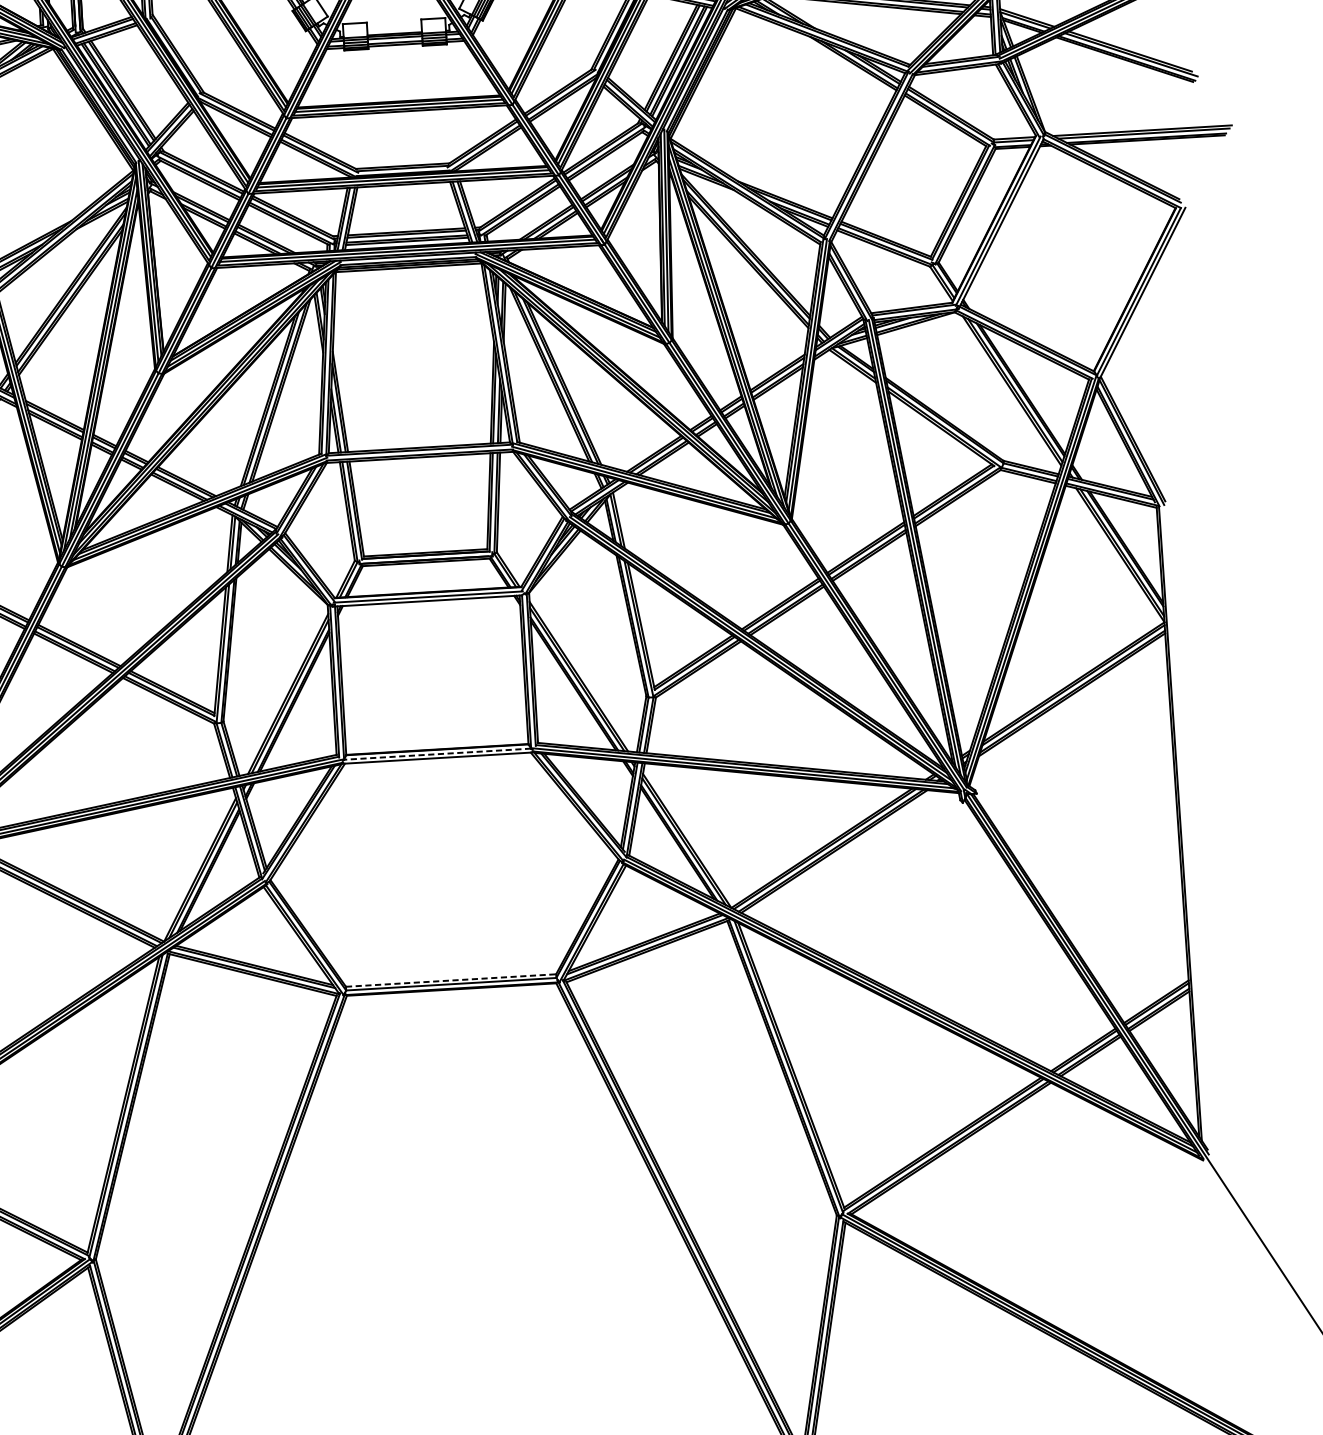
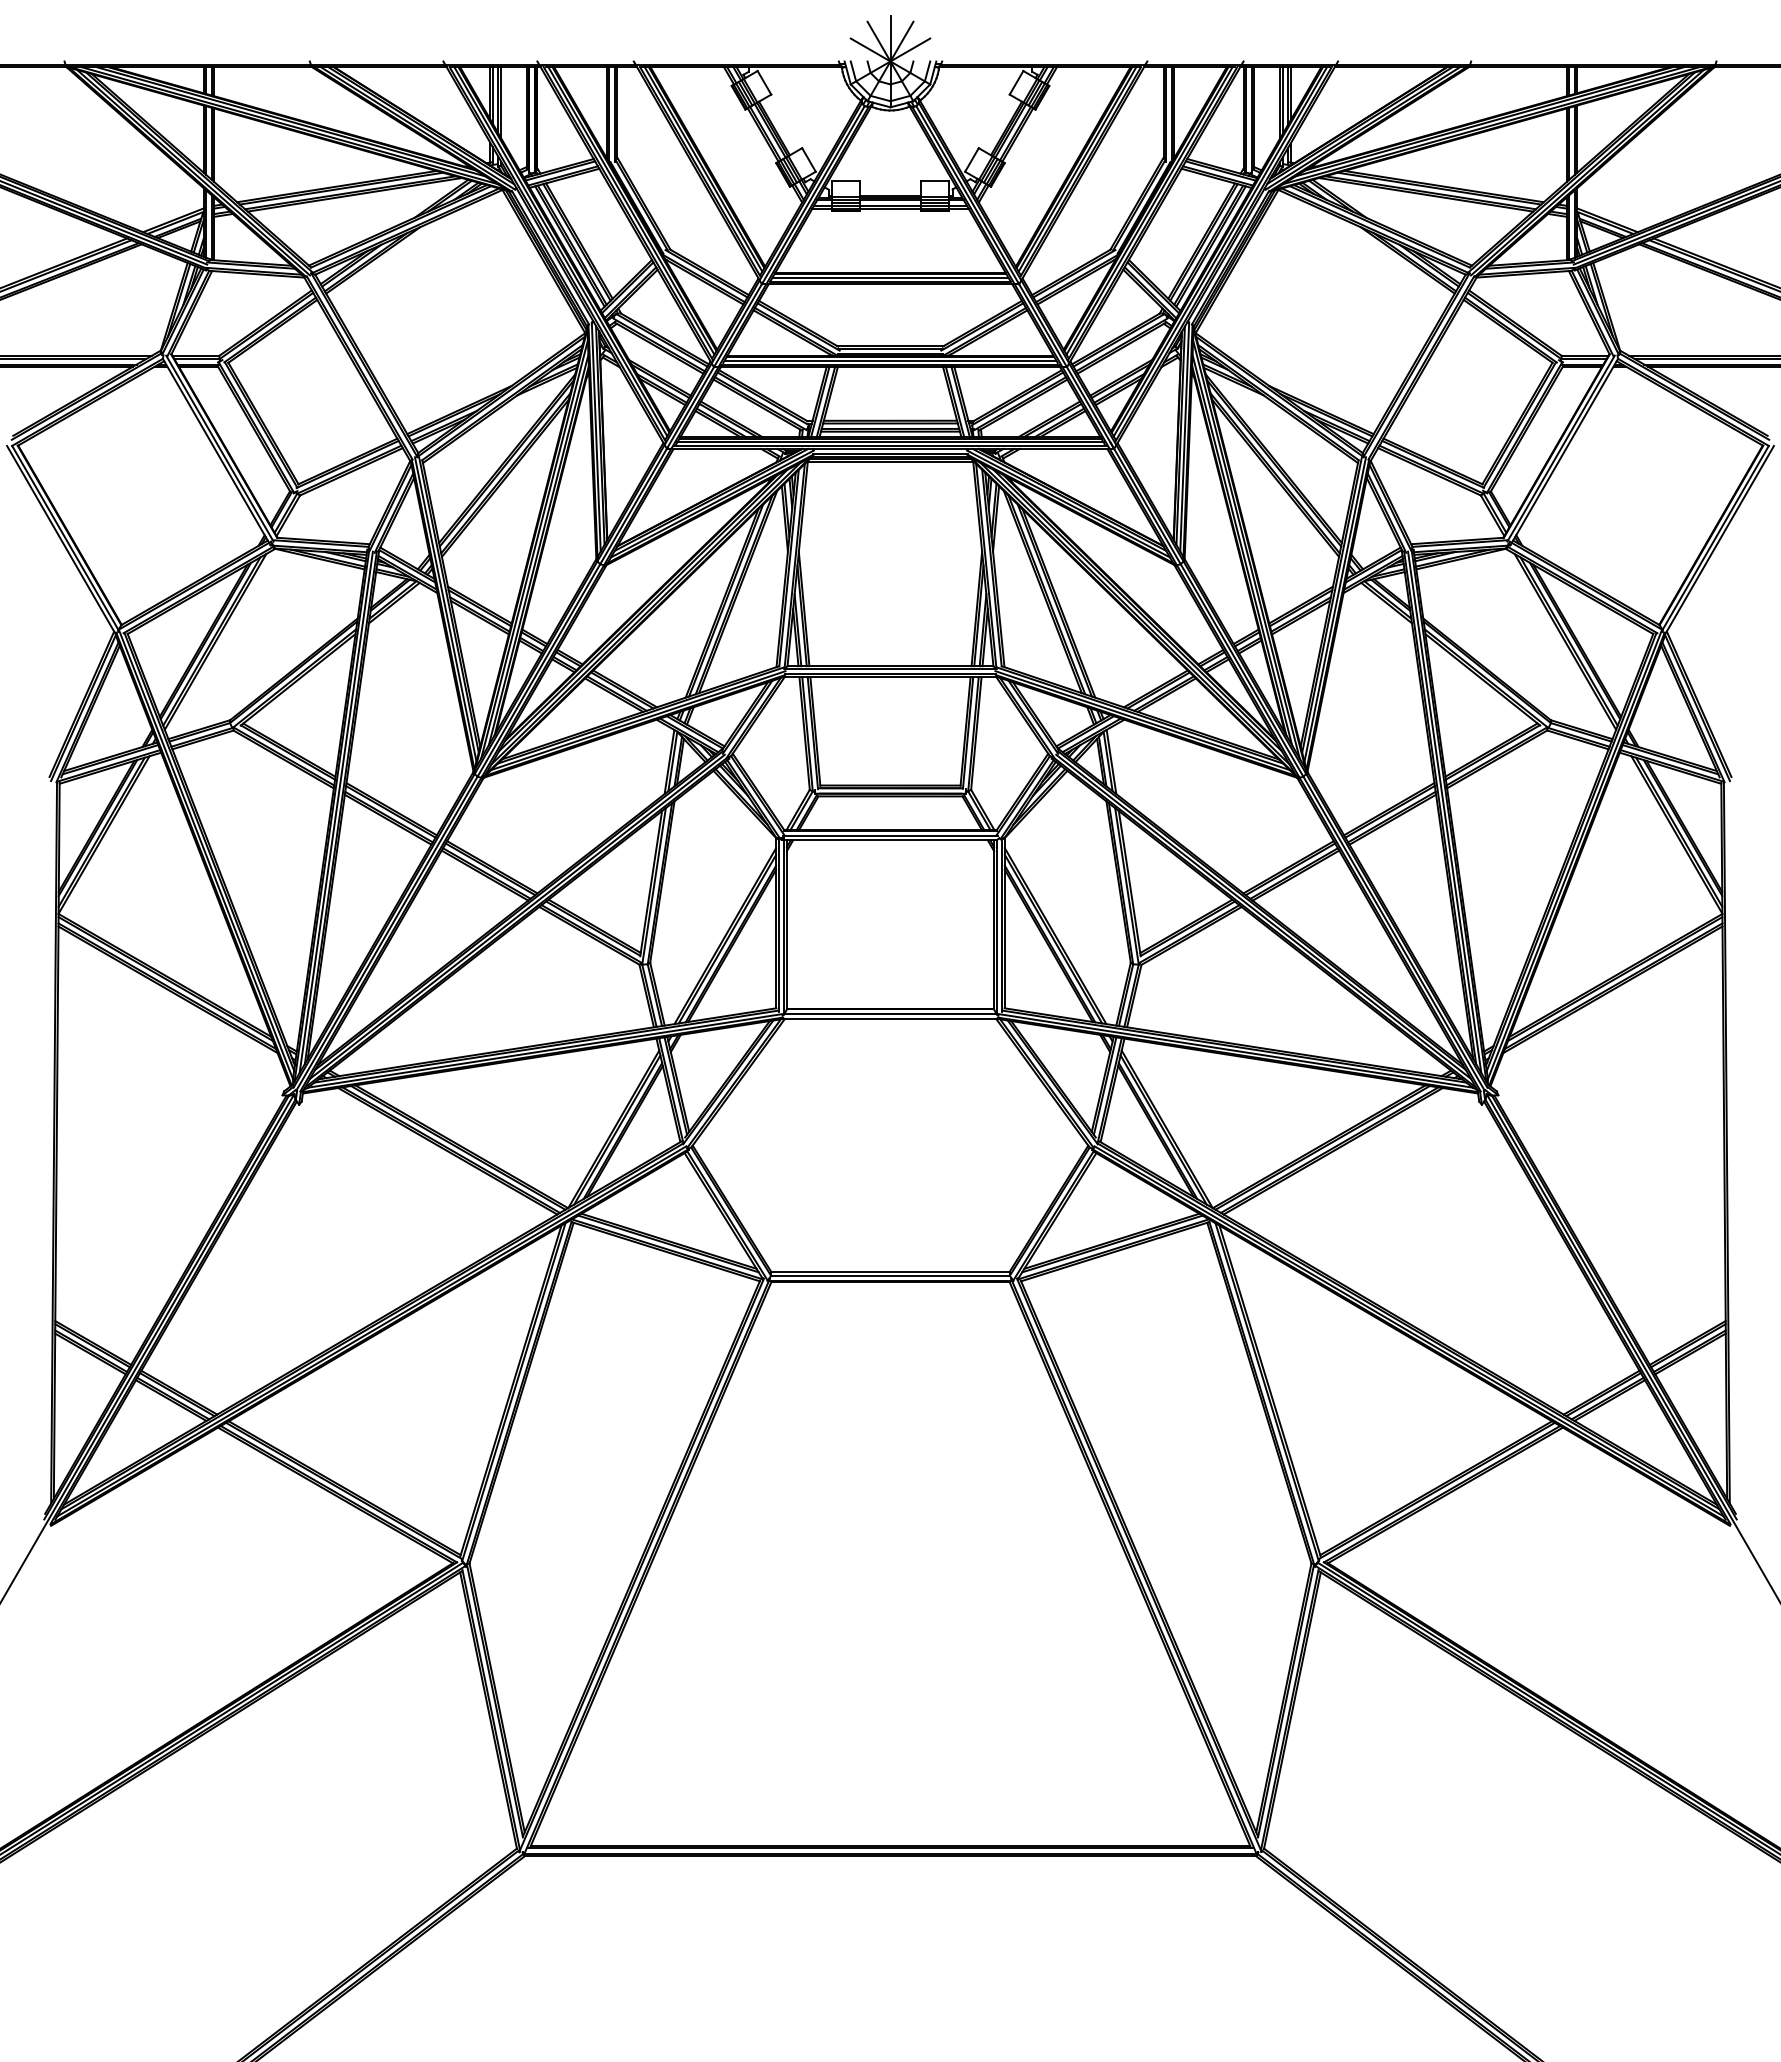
line: (437, 754) -> (890, 1014), dashed -> solid
line: (451, 980) -> (890, 1271), dashed -> solid

